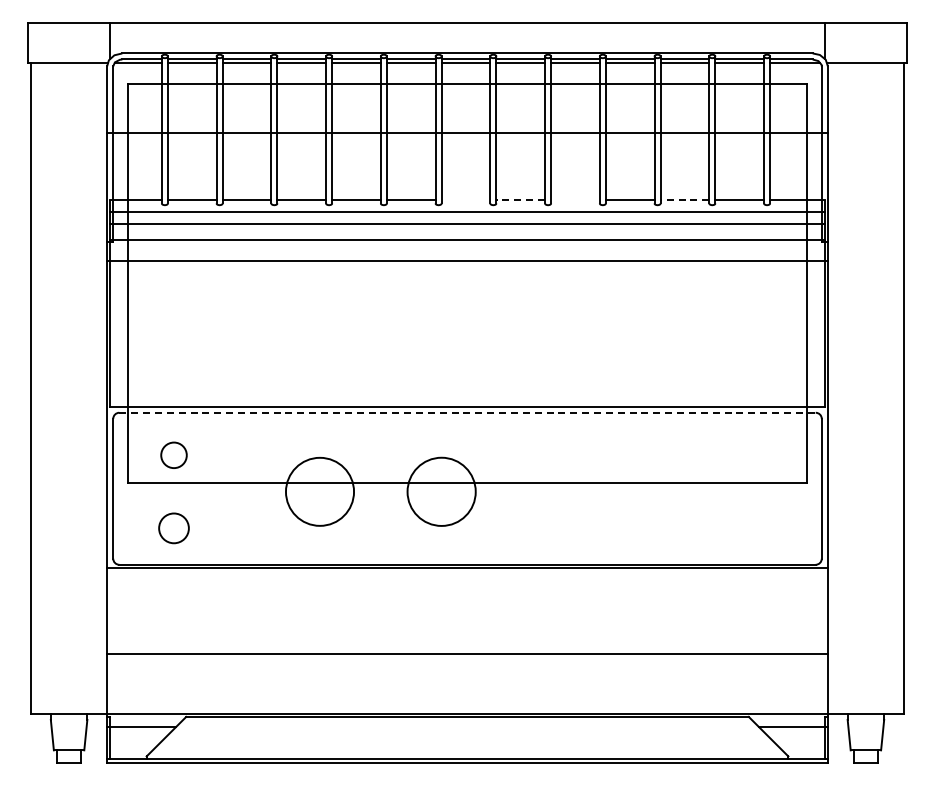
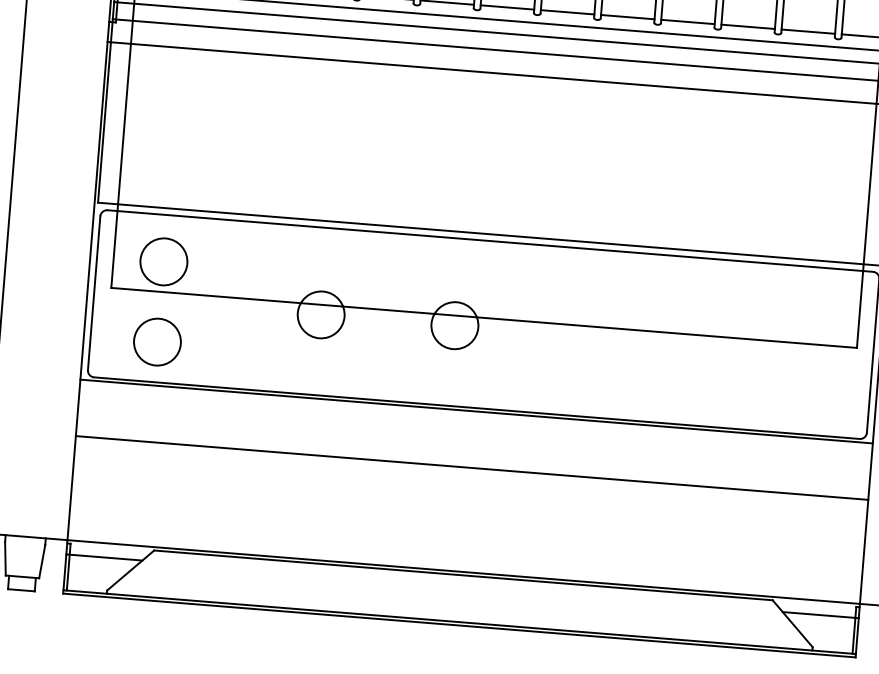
line: (465, 200) -> (506, 7), added
line: (520, 200) -> (567, 12), dashed -> solid
line: (575, 200) -> (627, 17), added
line: (684, 200) -> (747, 26), dashed -> solid
line: (468, 412) -> (491, 240), dashed -> solid
circle: (173, 455) -> (163, 262), size x1.67
circle: (319, 491) -> (320, 314), size x0.62
circle: (441, 491) -> (454, 325), size x0.62
circle: (173, 528) -> (156, 342), size x1.43
line: (467, 654) -> (472, 468), moved

